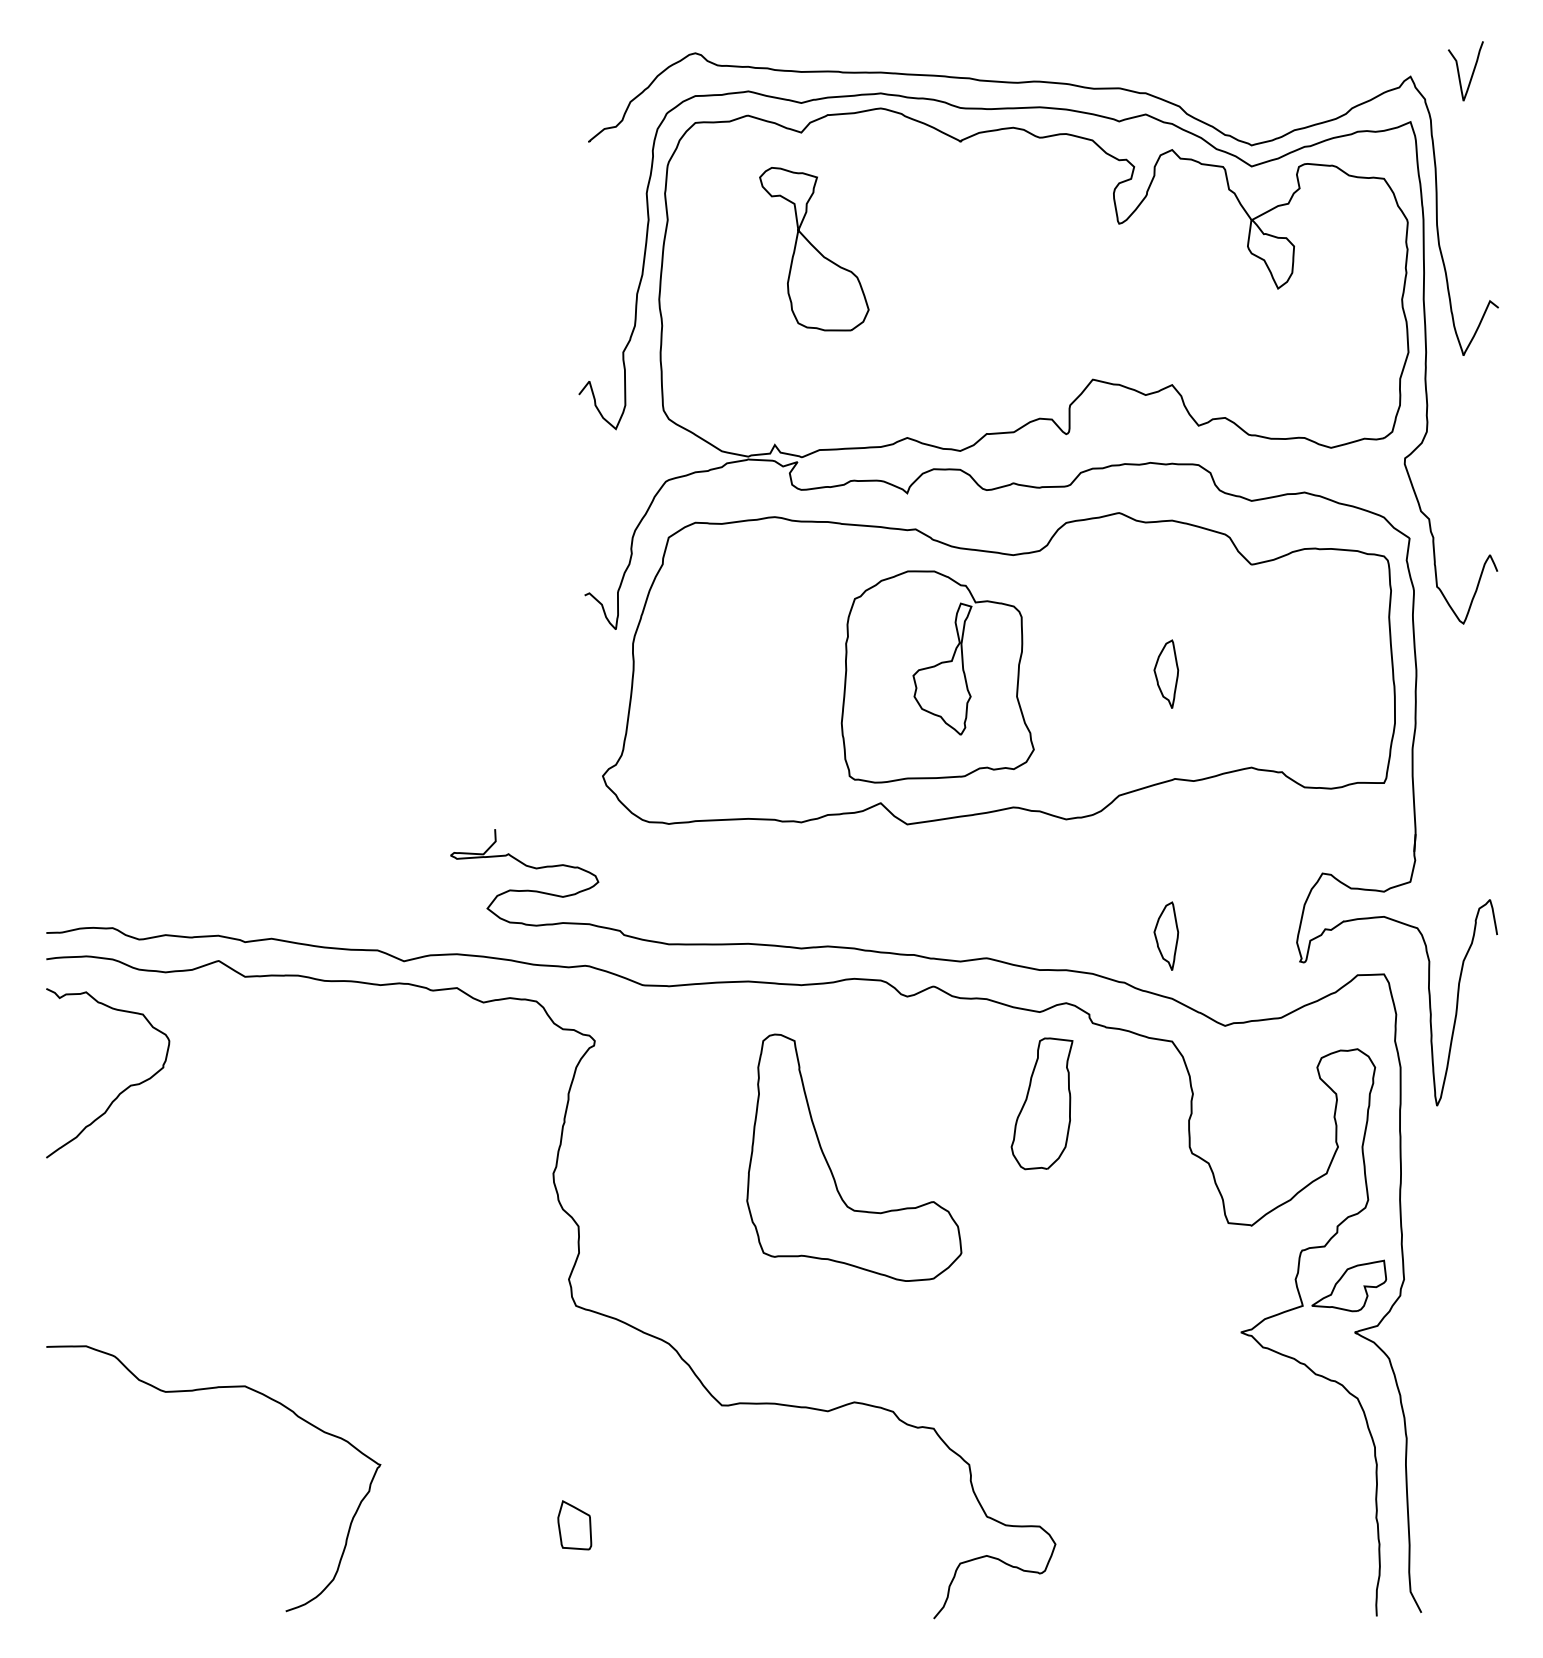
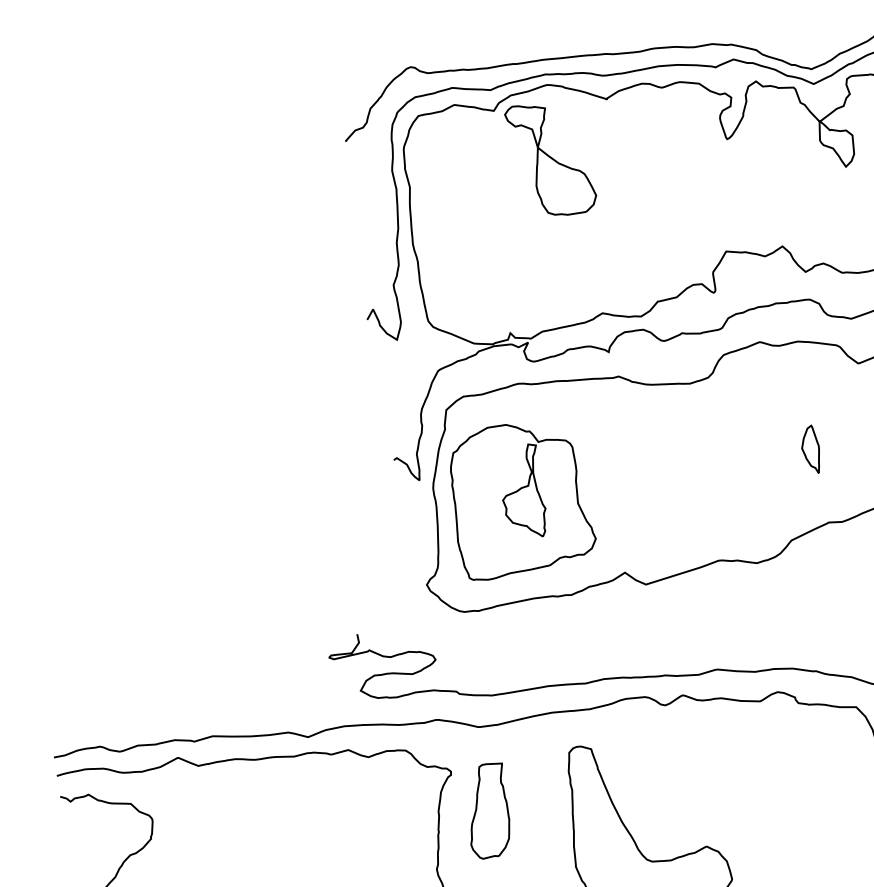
part: (814, 249) -> (551, 159), moved
part: (937, 676) -> (520, 498), moved
part: (1166, 935) -> (840, 633), removed
part: (1041, 1103) -> (487, 810), moved

